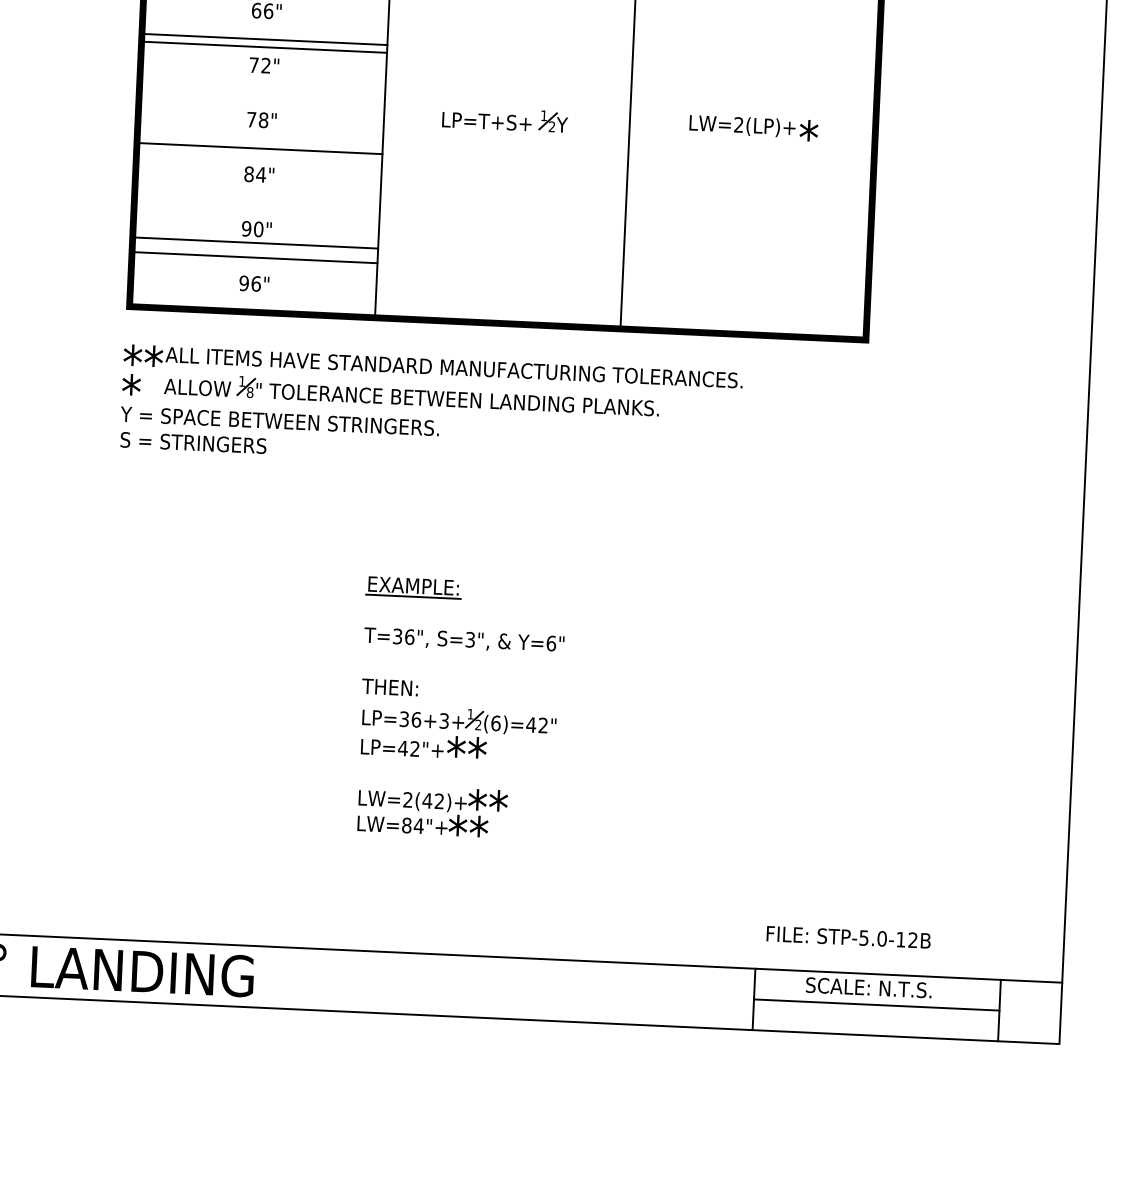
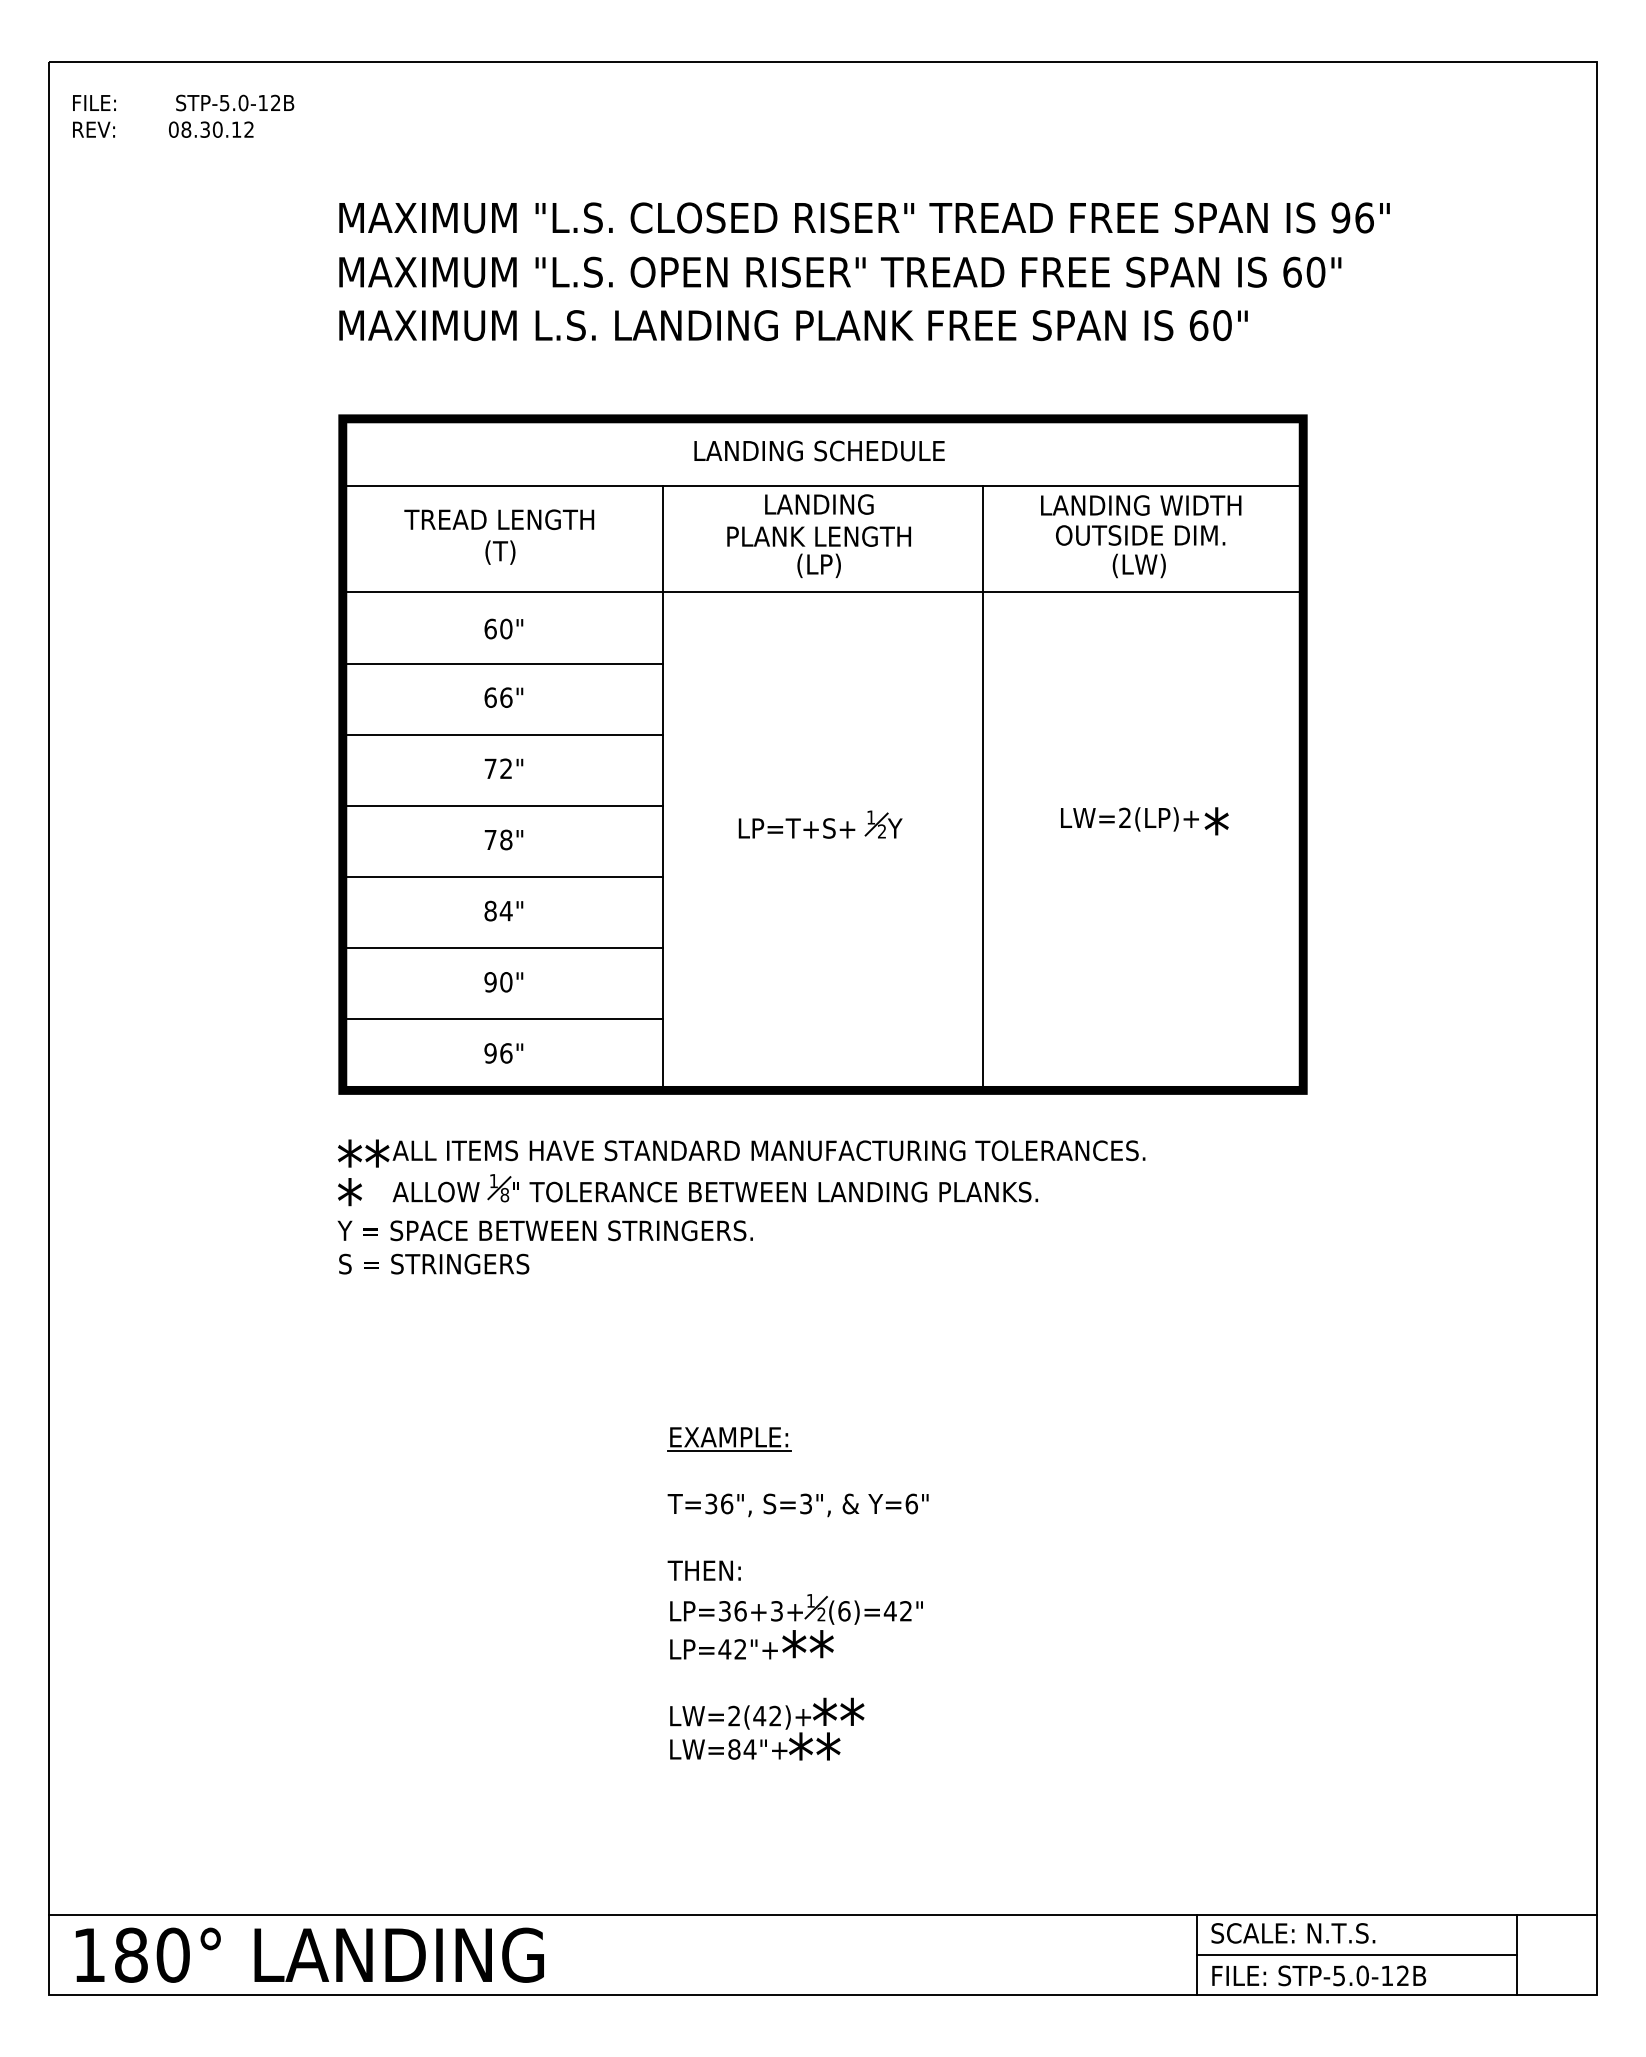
line: (264, 46) -> (502, 805), moved
line: (255, 243) -> (502, 948), moved
text: (849, 937) -> (1319, 1975), moved
text: (868, 987) -> (1293, 1933), moved

